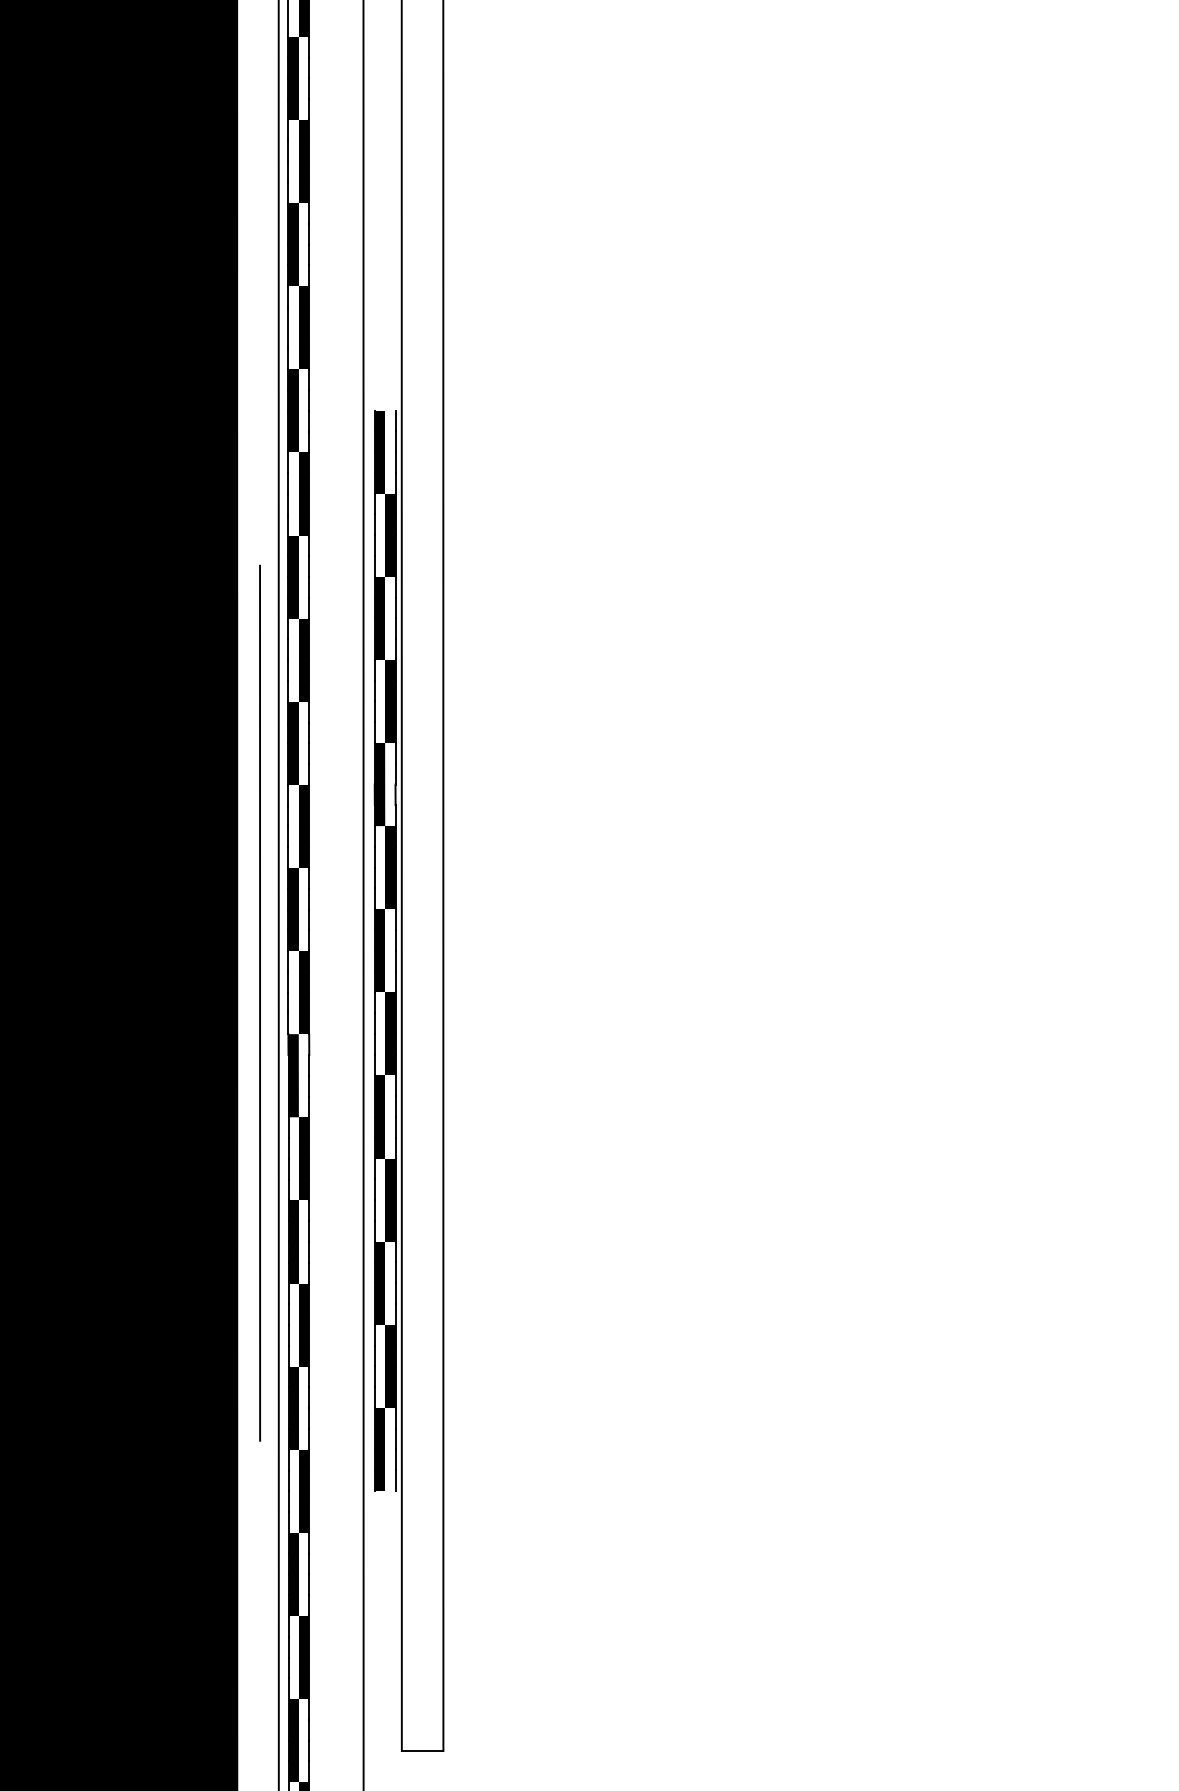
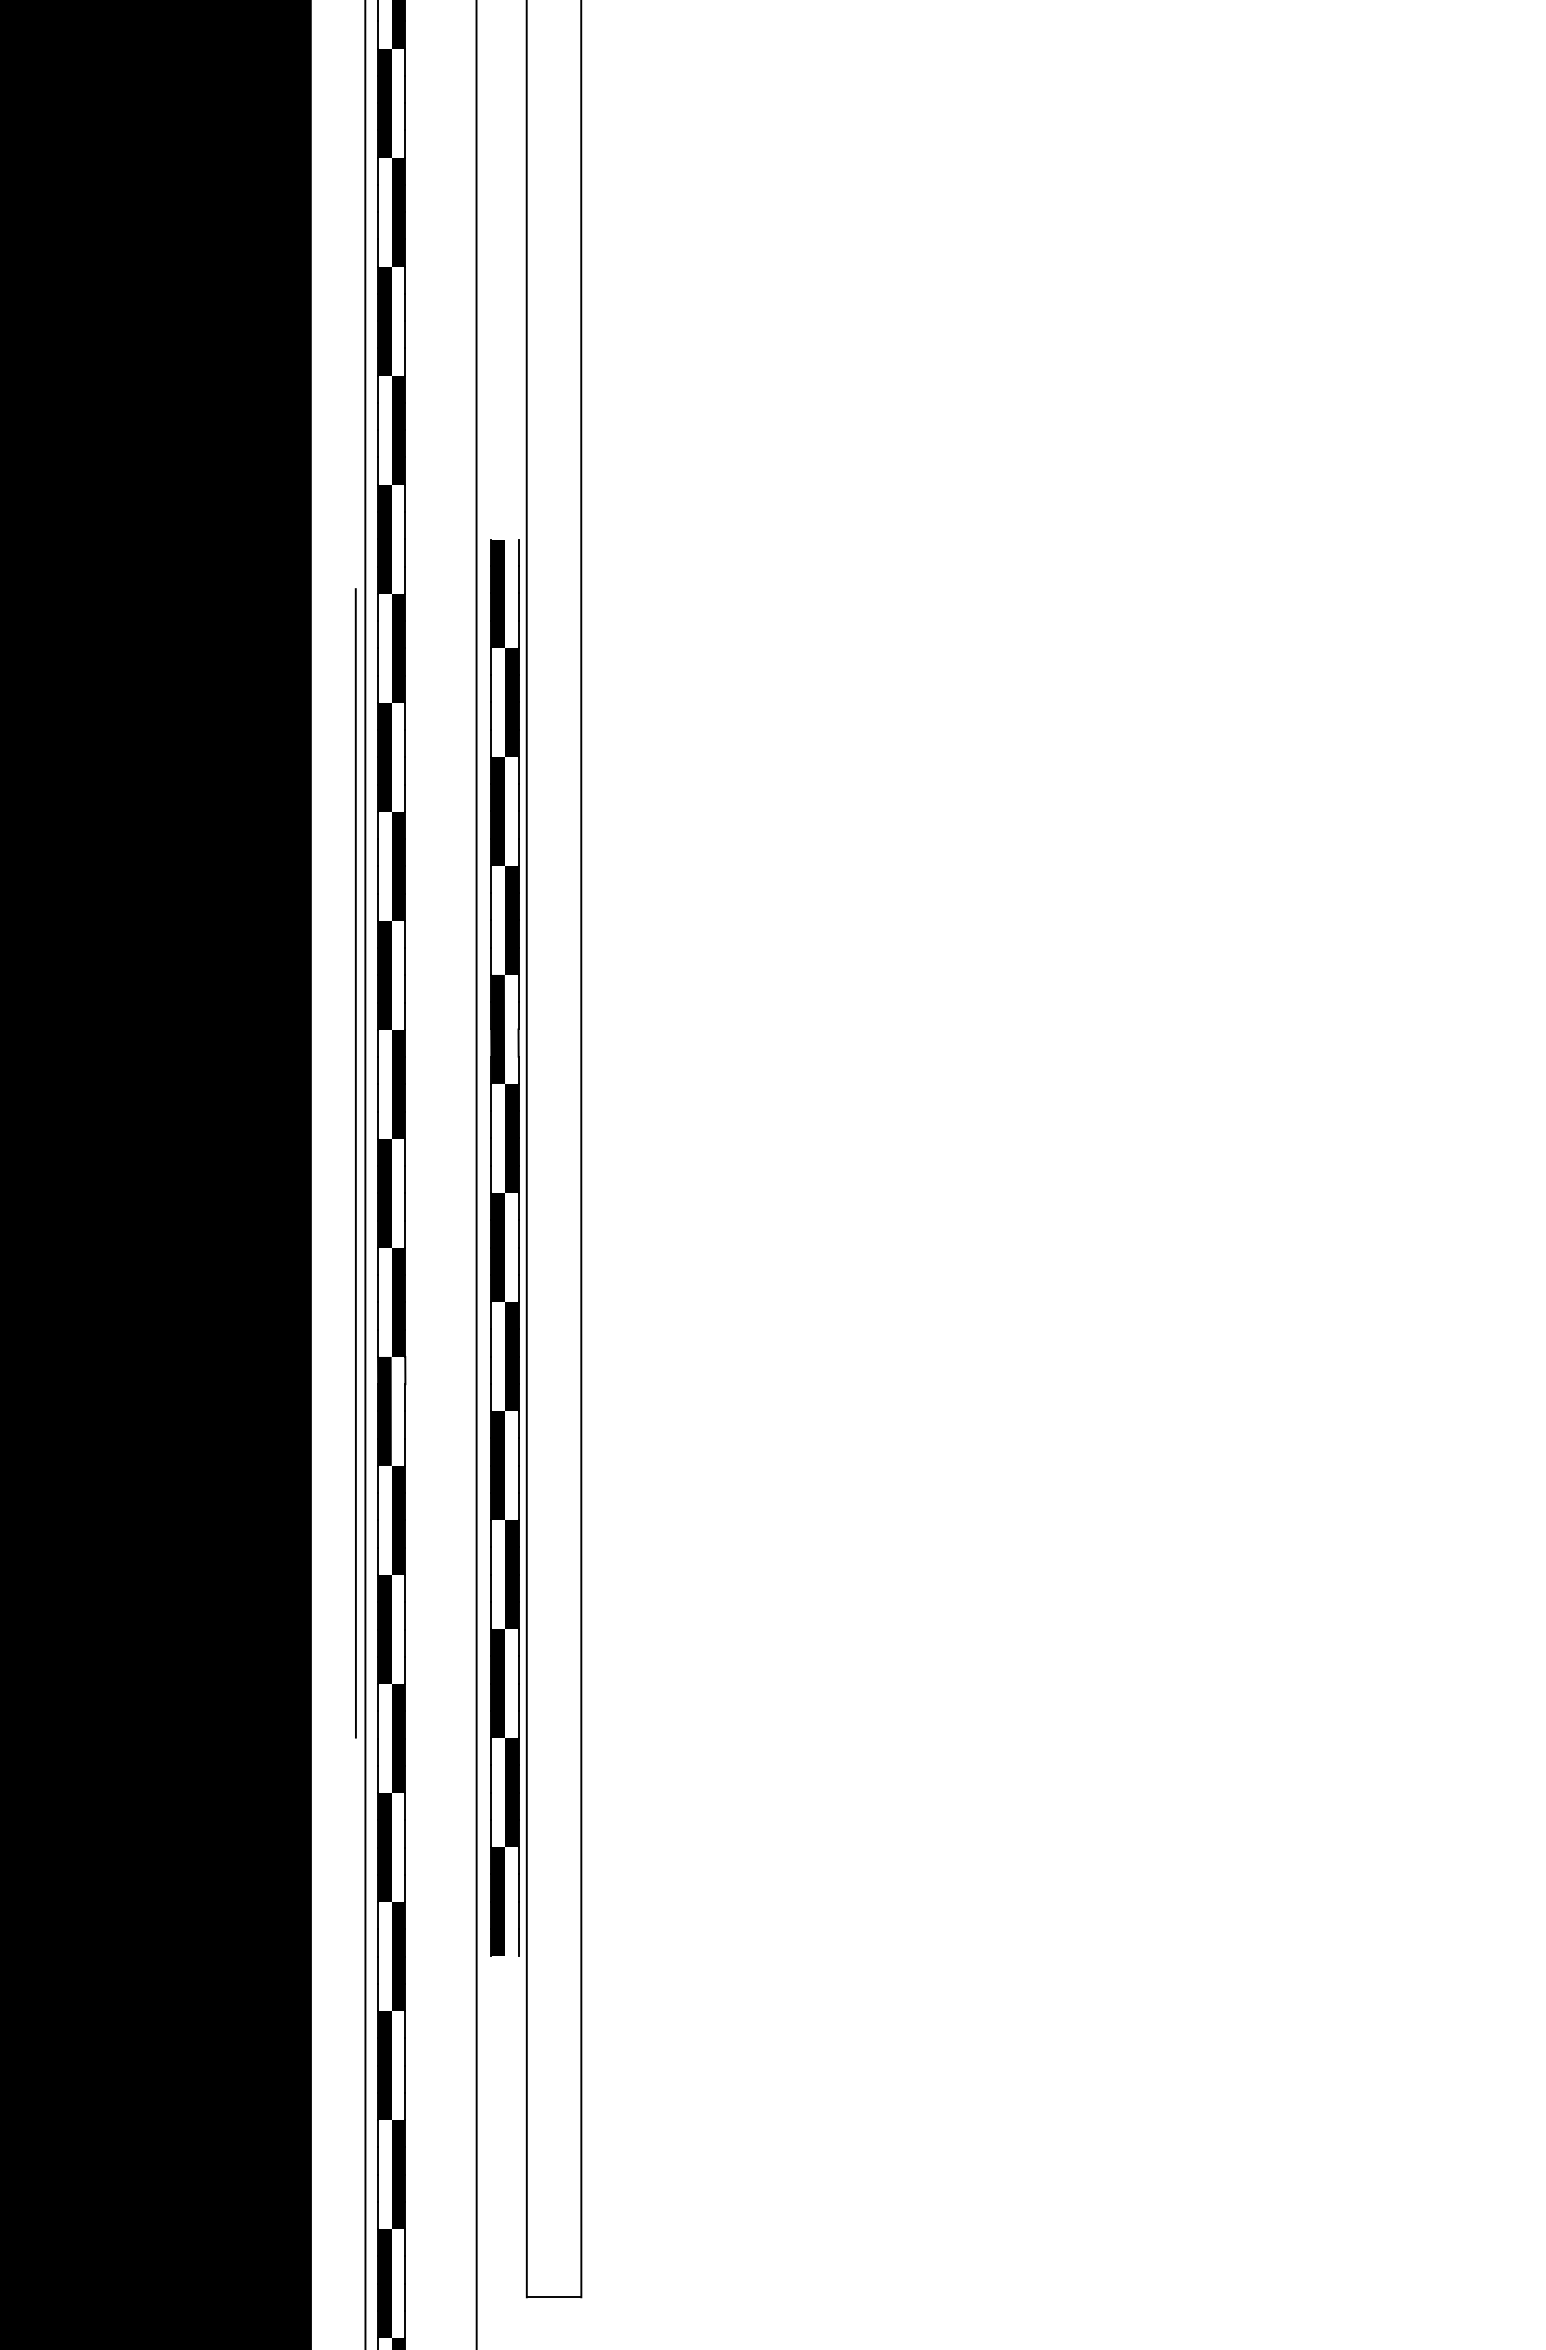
line: (259, 1003) -> (355, 1163), moved

